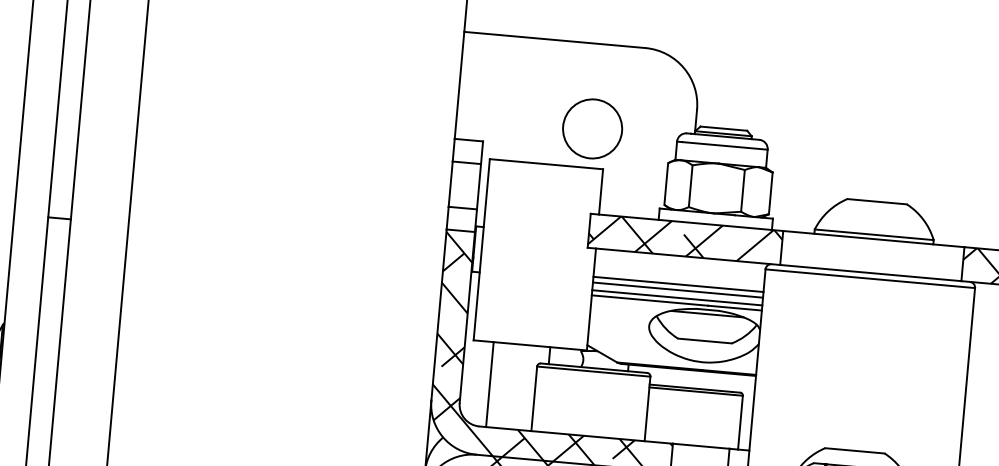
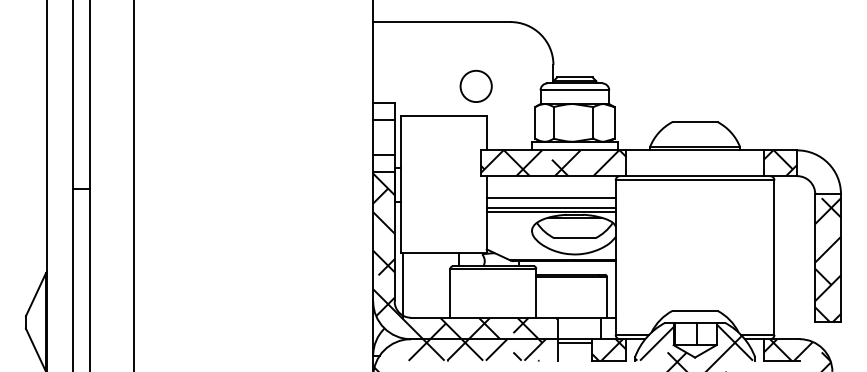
circle: (591, 128) -> (475, 86), size x0.7
line: (677, 289) -> (550, 201), removed
line: (490, 384) -> (403, 285), moved

